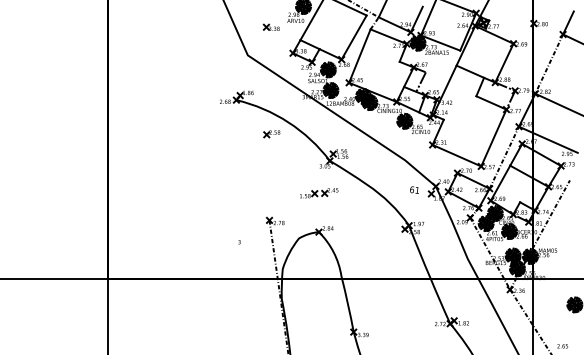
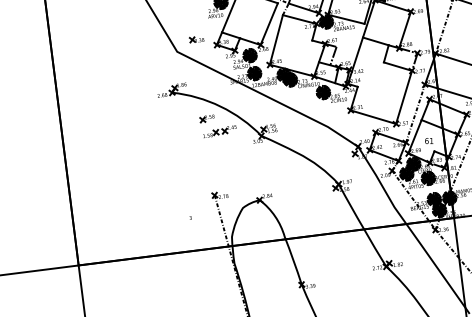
part: (270, 26) -> (195, 38), moved
text: (414, 189) -> (428, 140), moved
part: (319, 193) -> (220, 131), moved

